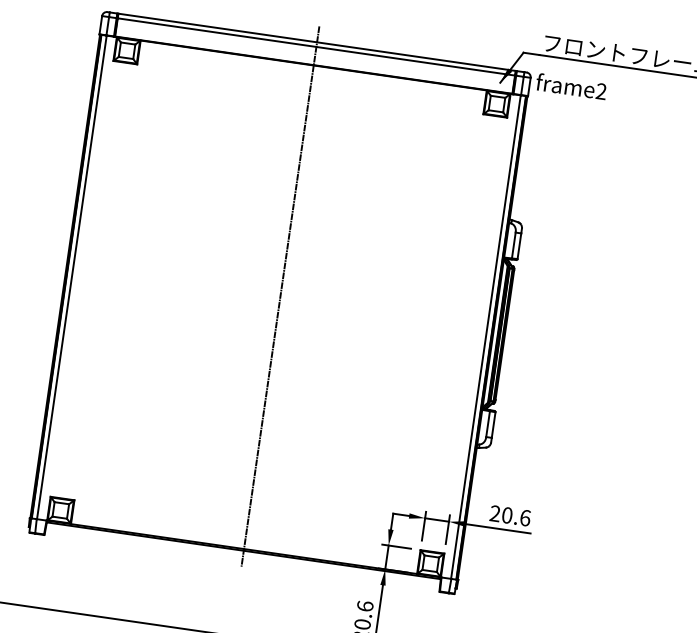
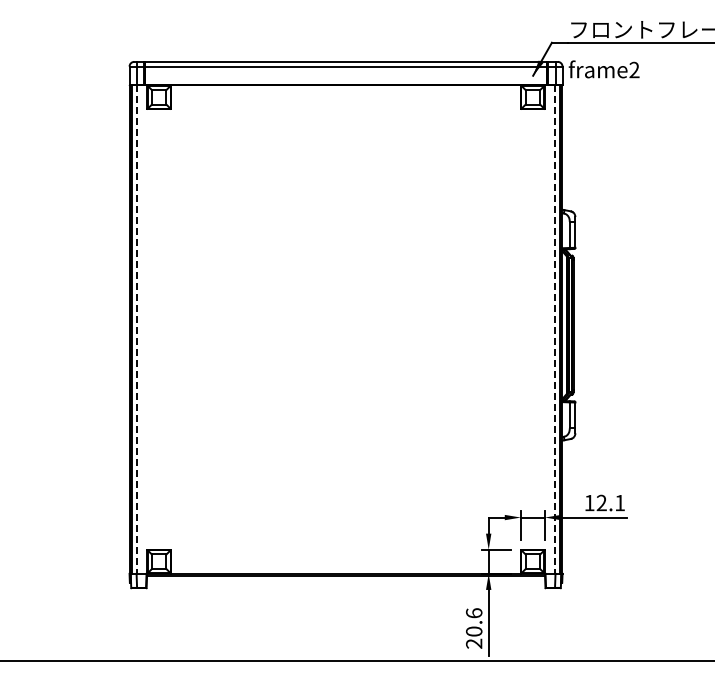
line: (71, 278) -> (136, 330), solid -> dashed
line: (280, 296) -> (346, 318), removed
line: (486, 338) -> (555, 330), solid -> dashed
text: (510, 515) -> (604, 502), 20.6 -> 12.1

